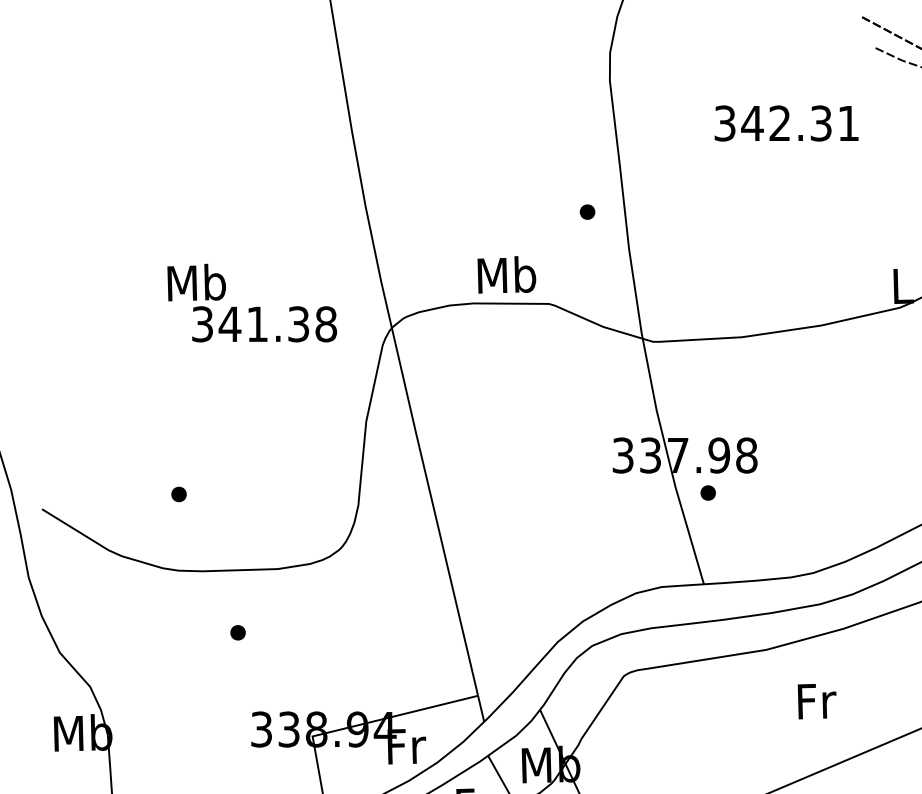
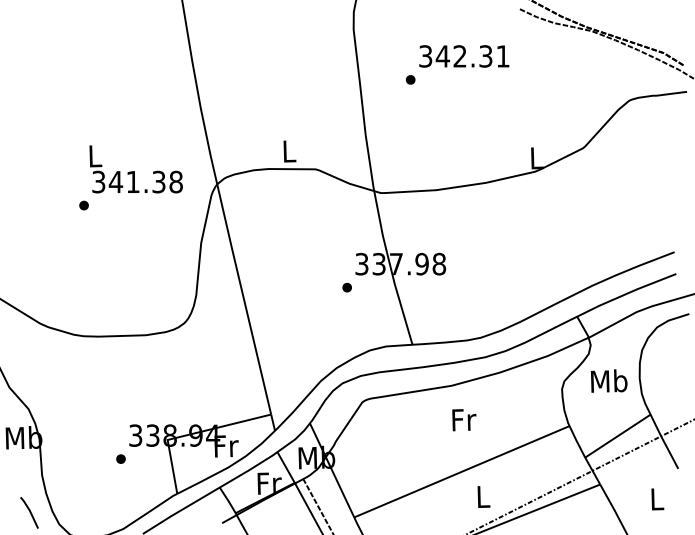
part: (587, 211) -> (410, 79), moved
text: (505, 273) -> (288, 150), Mb -> L
text: (195, 281) -> (94, 155), Mb -> L
part: (707, 492) -> (346, 287), moved
part: (178, 494) -> (83, 205), moved
part: (237, 631) -> (120, 458), moved
text: (817, 702) -> (464, 420), moved

